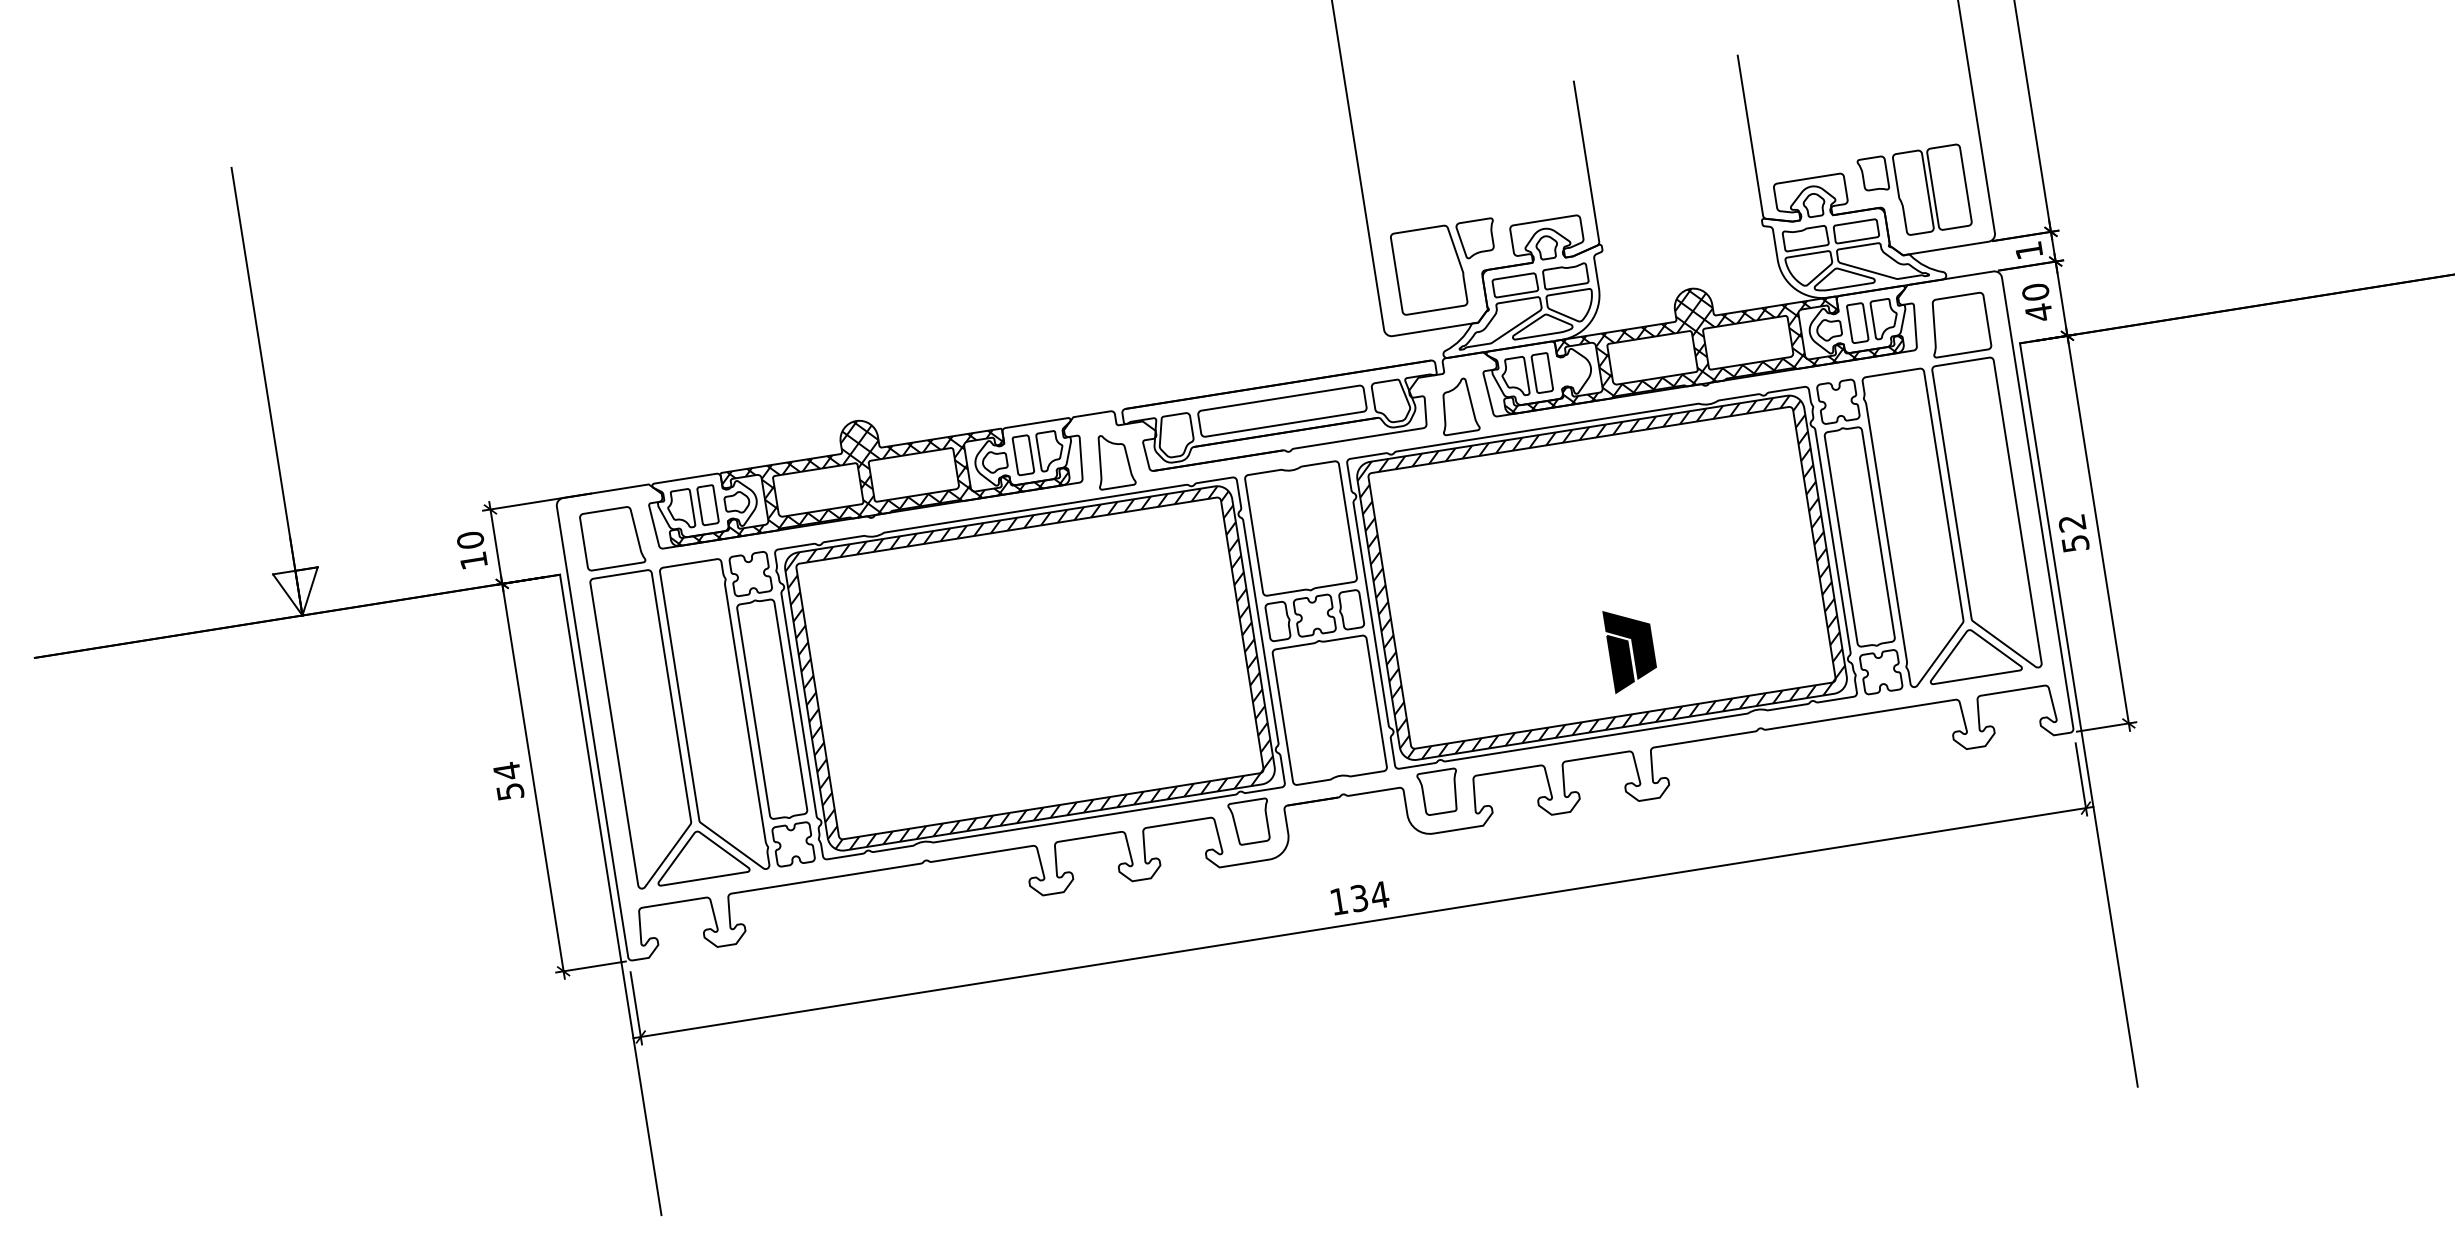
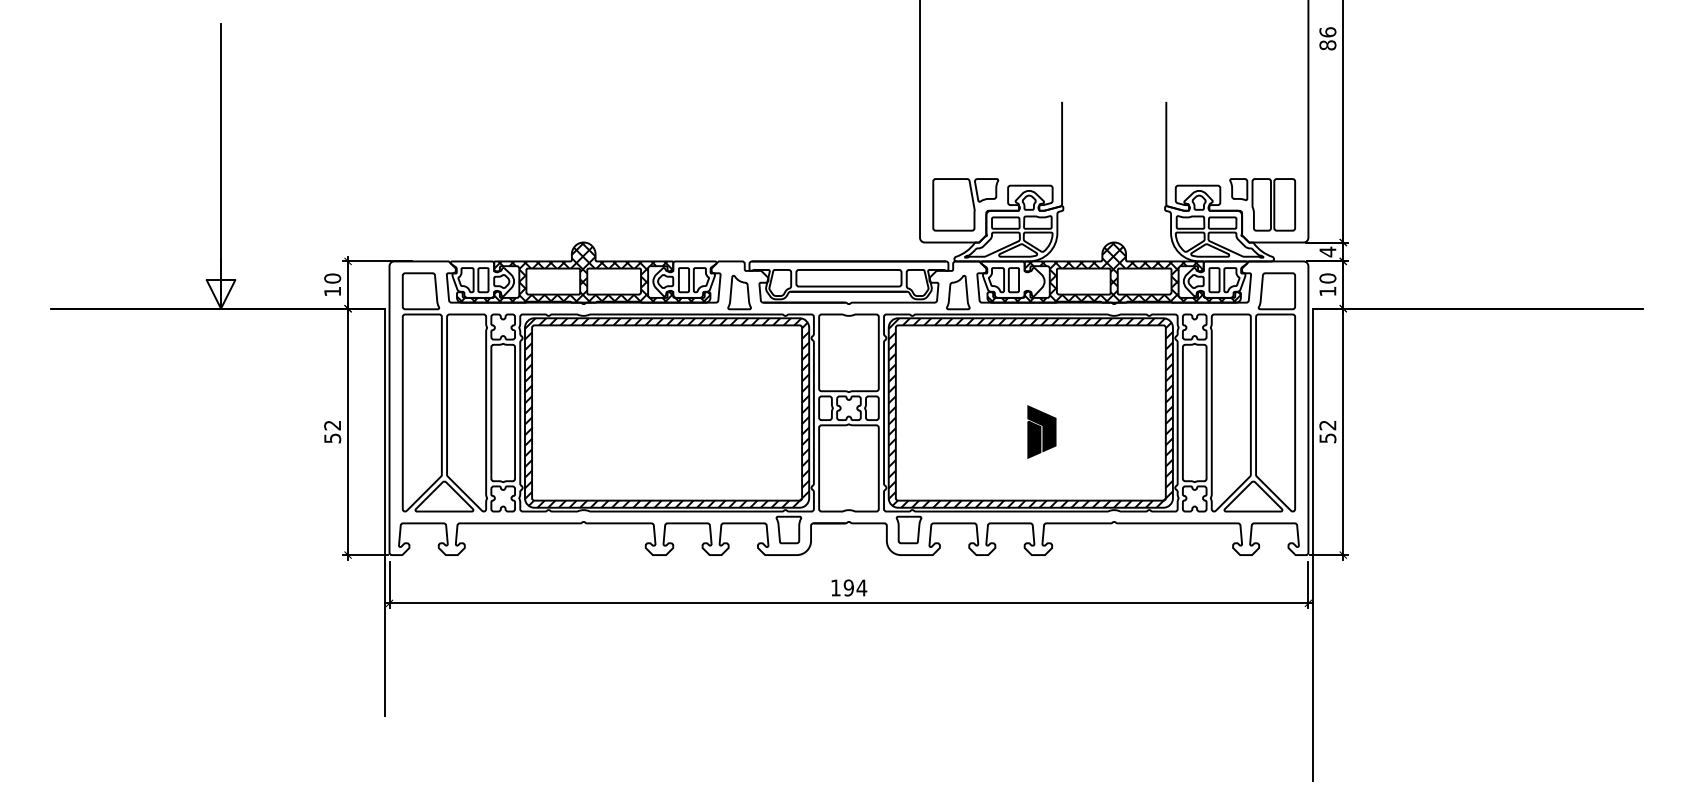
text: (2028, 249) -> (1327, 251), 1 -> 4
text: (2038, 312) -> (1327, 291), 40 -> 10
part: (1630, 648) -> (1041, 431), moved
text: (506, 771) -> (332, 425), 54 -> 52
text: (1358, 897) -> (848, 587), 134 -> 194

